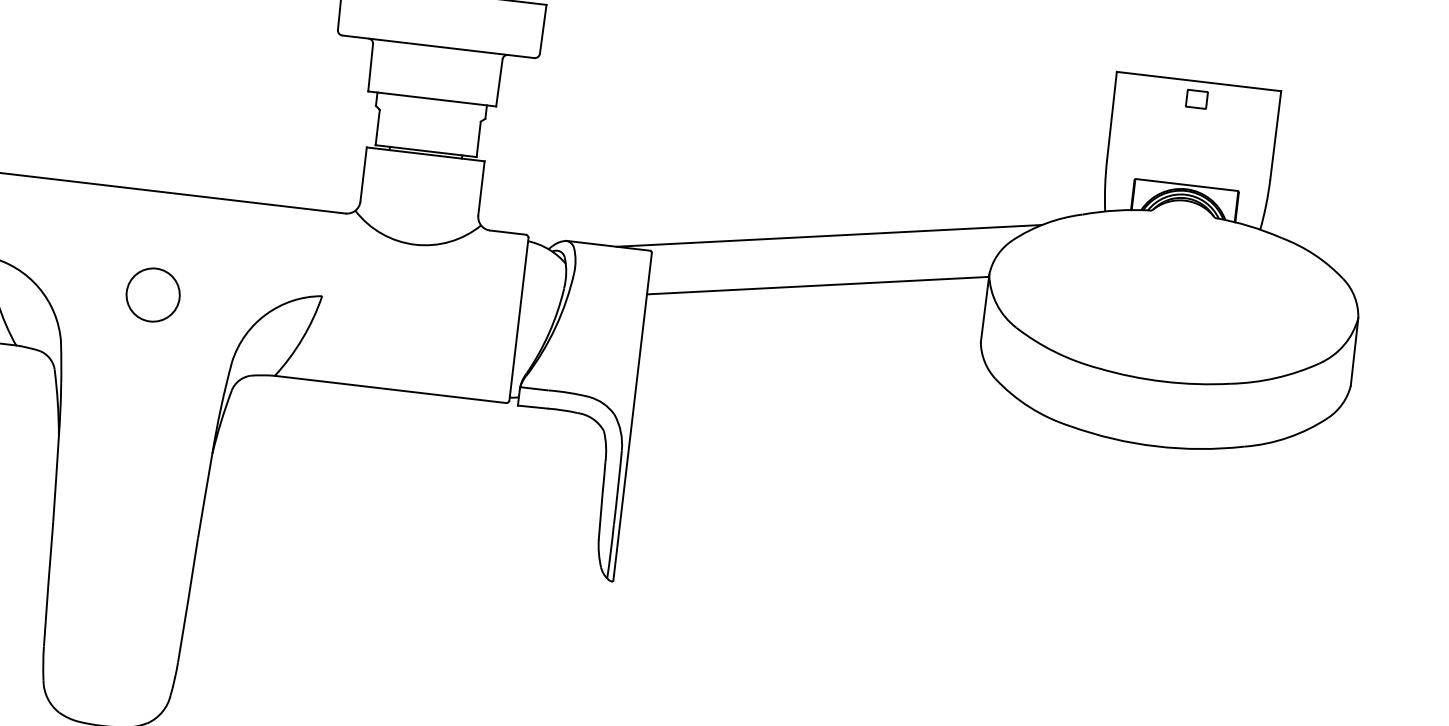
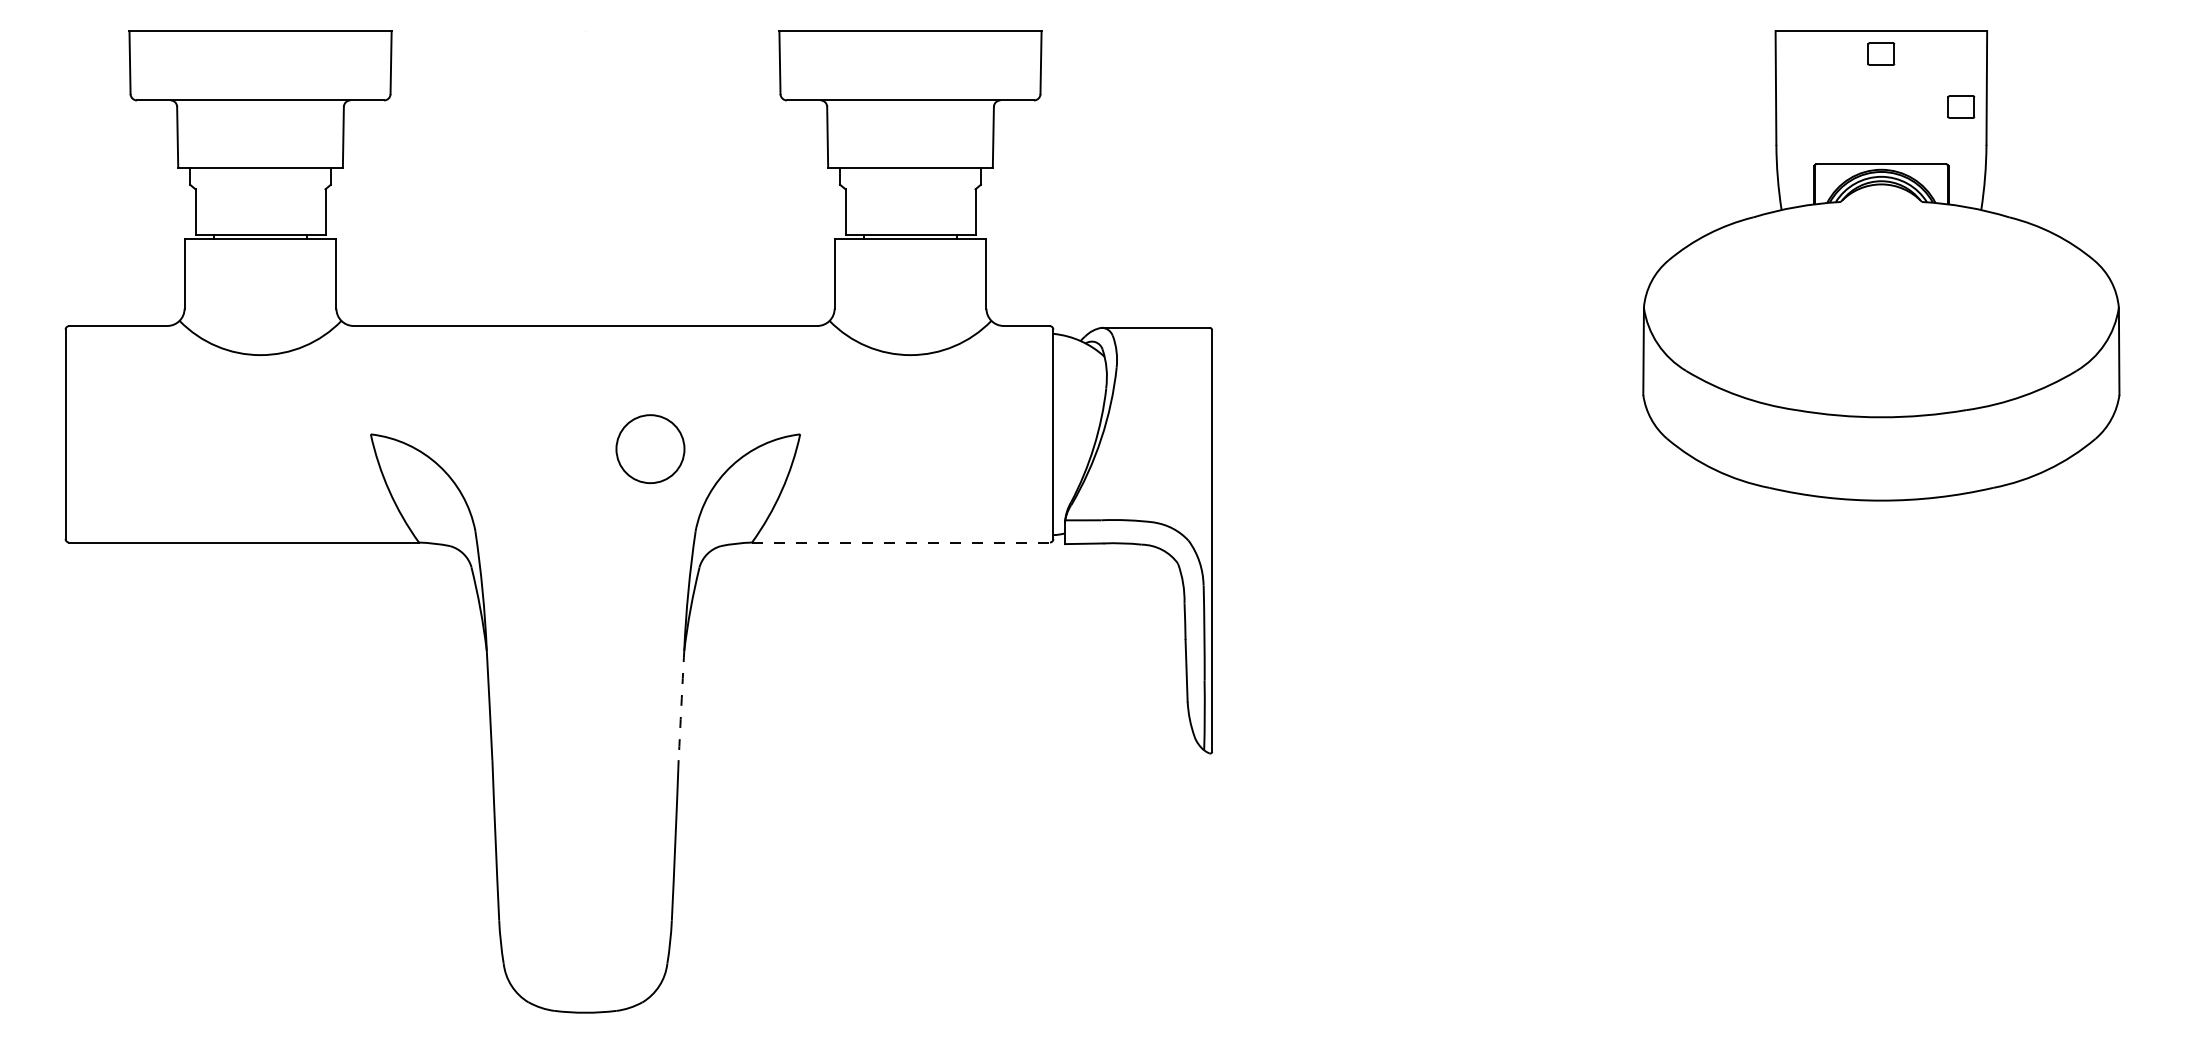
part: (1254, 147) -> (1961, 106), added
line: (828, 235) -> (1434, 281), removed
line: (817, 285) -> (1427, 346), removed
circle: (153, 295) -> (650, 449), moved
line: (391, 389) -> (901, 542), solid -> dashed
arc: (205, 496) -> (681, 705), solid -> dashed

